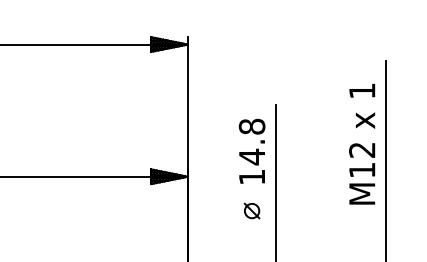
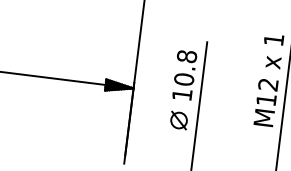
text: (251, 156) -> (183, 79), 14.8 -> 10.8
part: (251, 210) -> (178, 120), size x1.43

